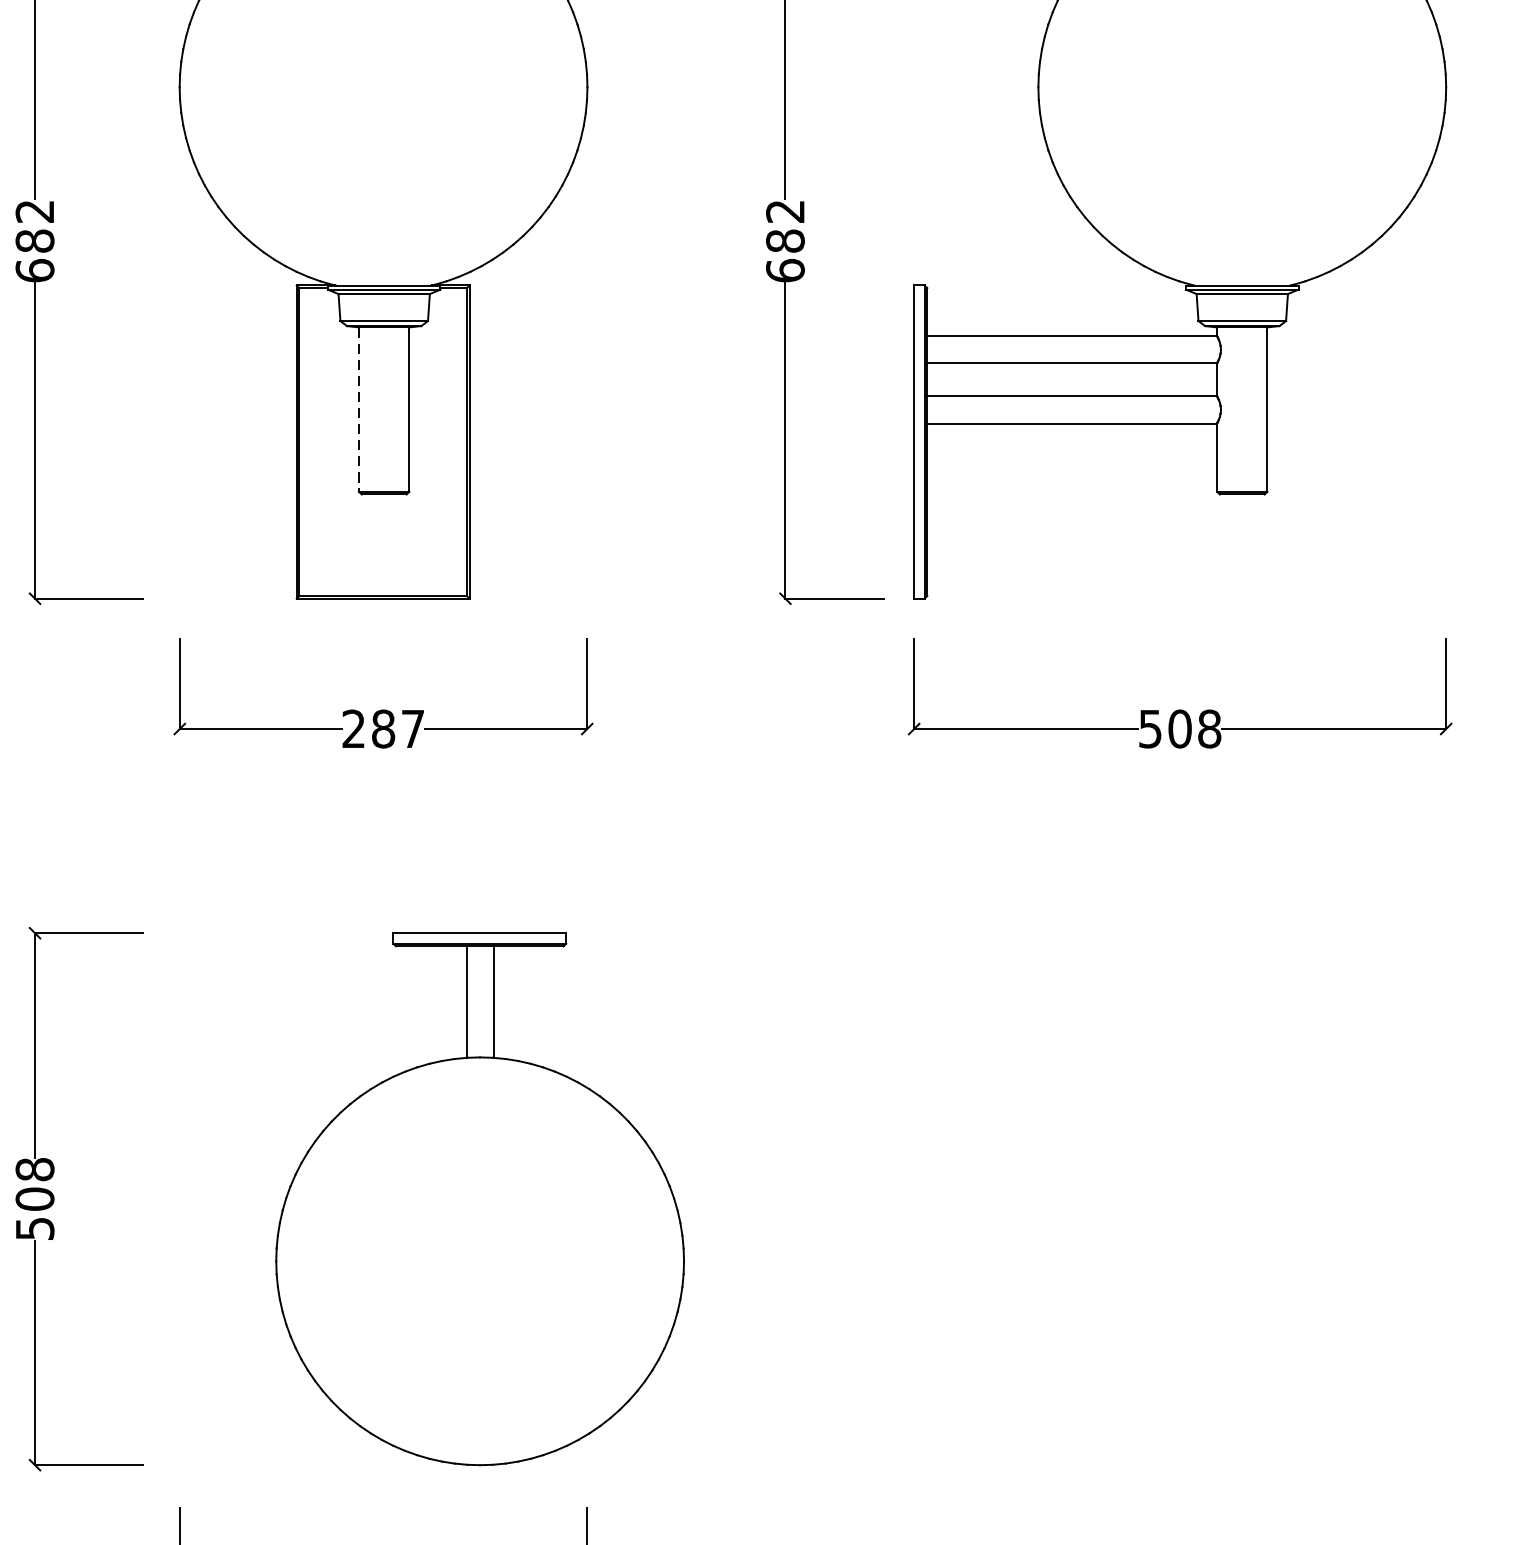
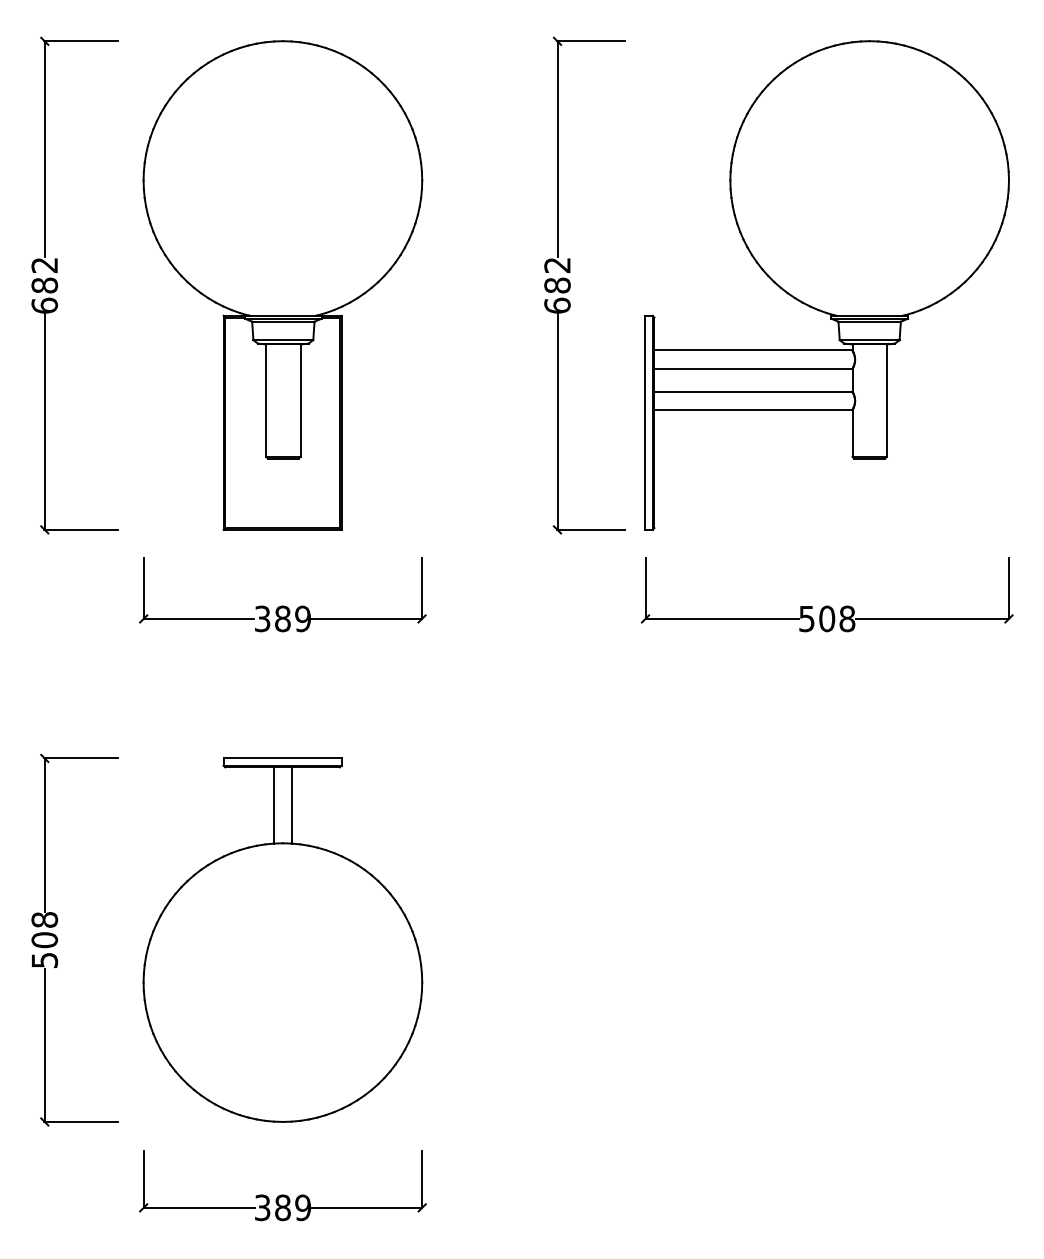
line: (359, 410) -> (266, 401), dashed -> solid
text: (382, 728) -> (282, 618), 287 -> 389
part: (479, 1198) -> (282, 939), moved

